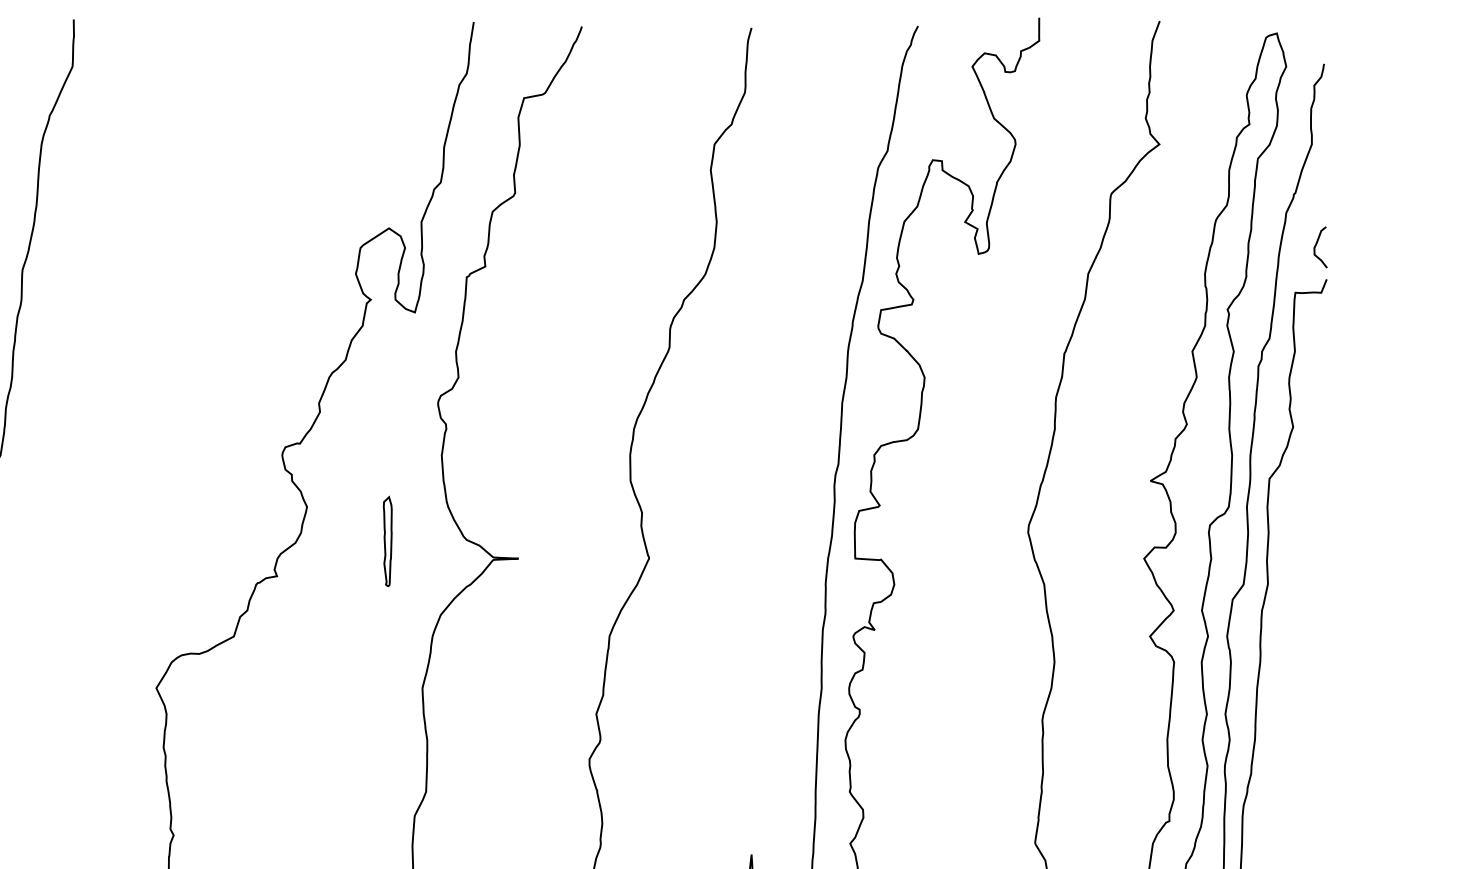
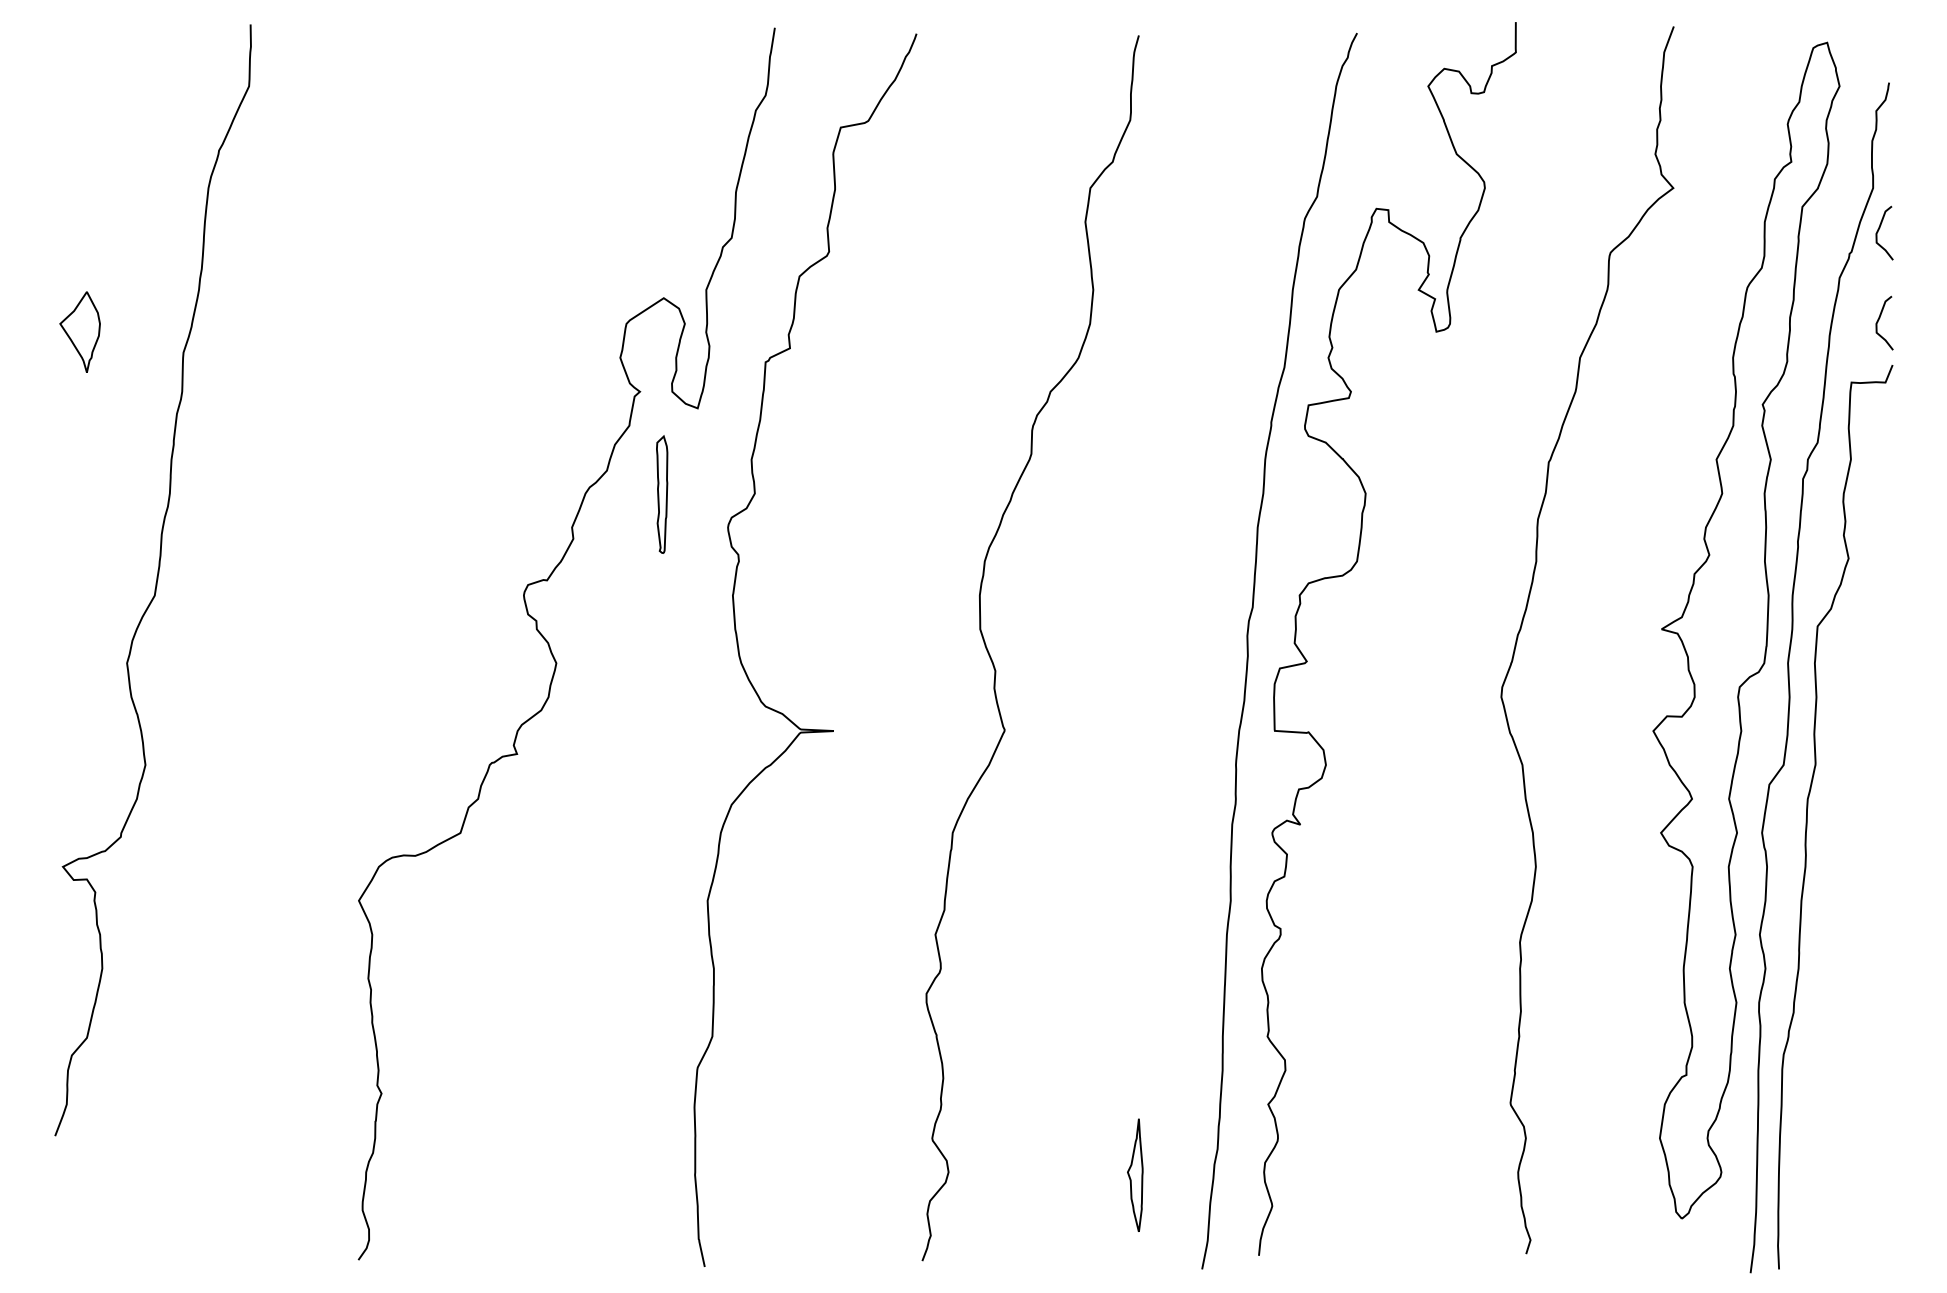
curve: (1316, 176) -> (1879, 230), added
part: (388, 541) -> (662, 494), moved

